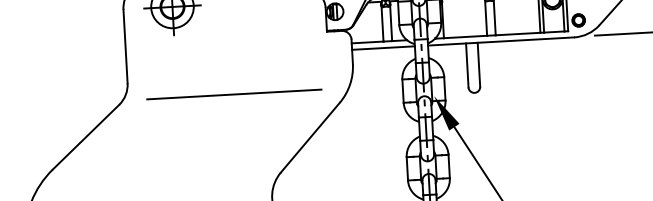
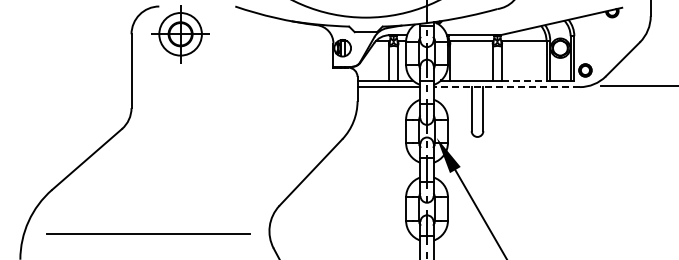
line: (518, 33) -> (524, 80), solid -> dashed
line: (500, 41) -> (506, 87), solid -> dashed
line: (234, 93) -> (237, 124), removed

